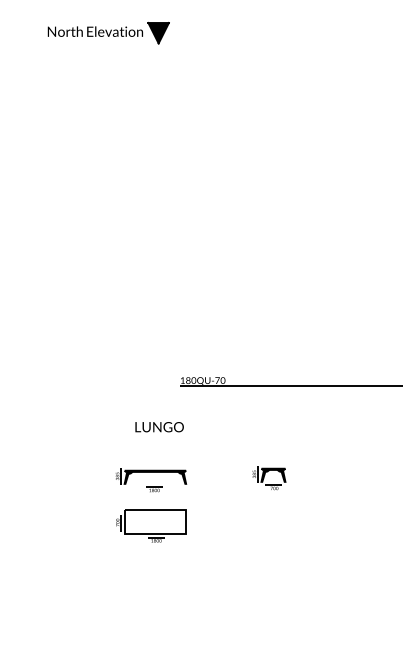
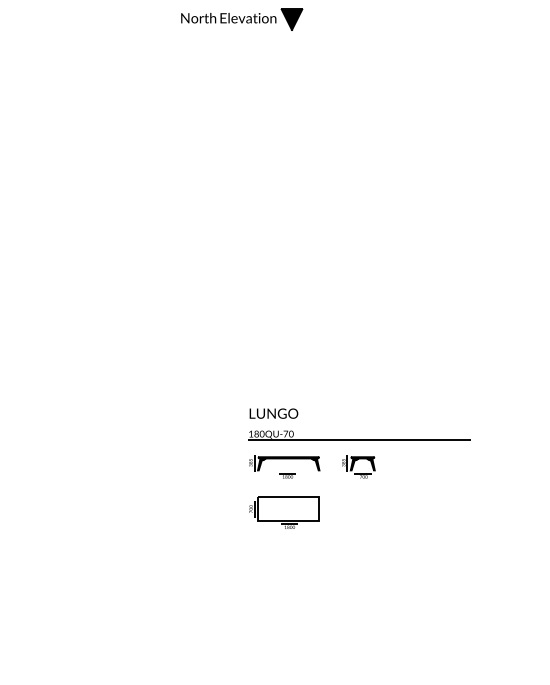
part: (291, 382) -> (359, 435), moved
text: (159, 427) -> (273, 413), moved
part: (269, 478) -> (358, 466), moved

